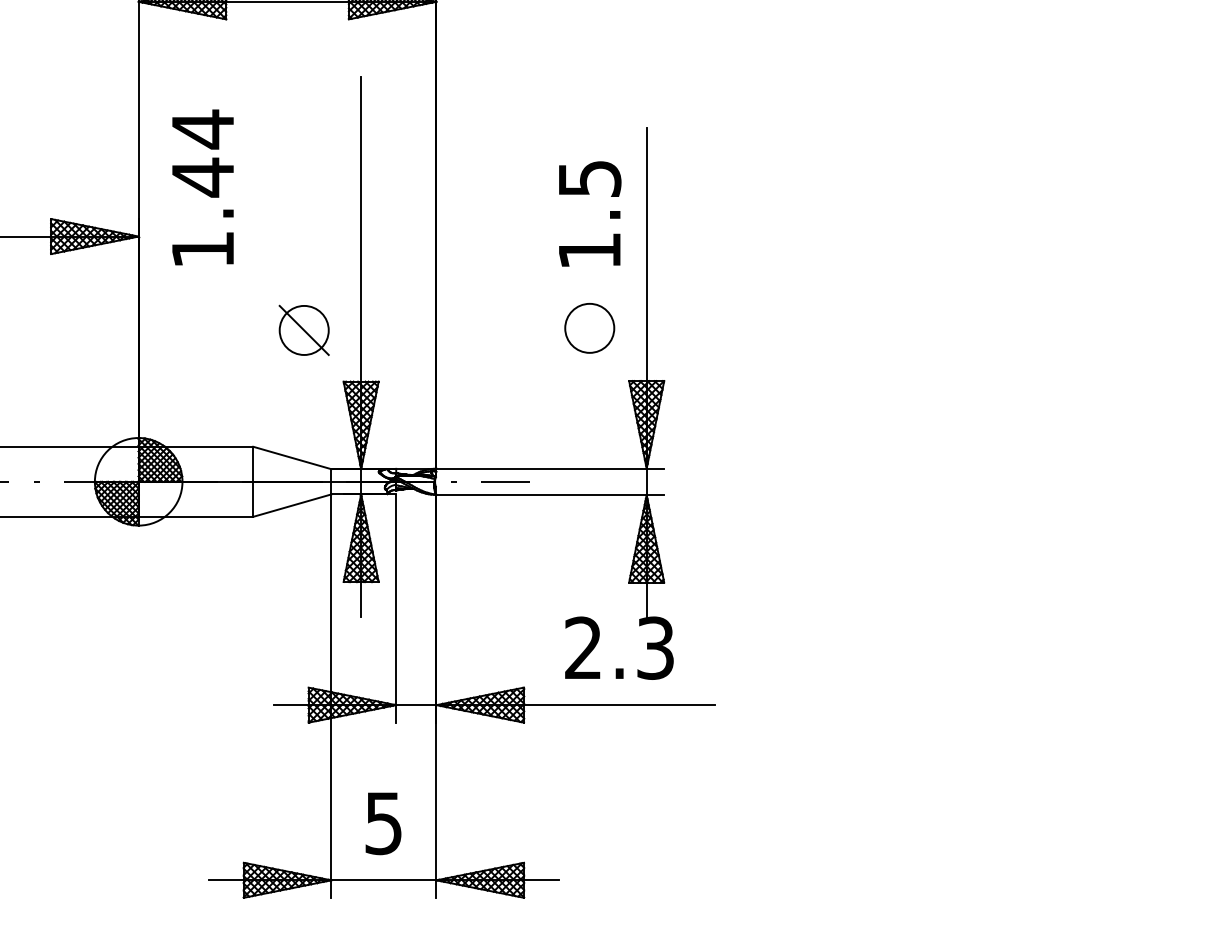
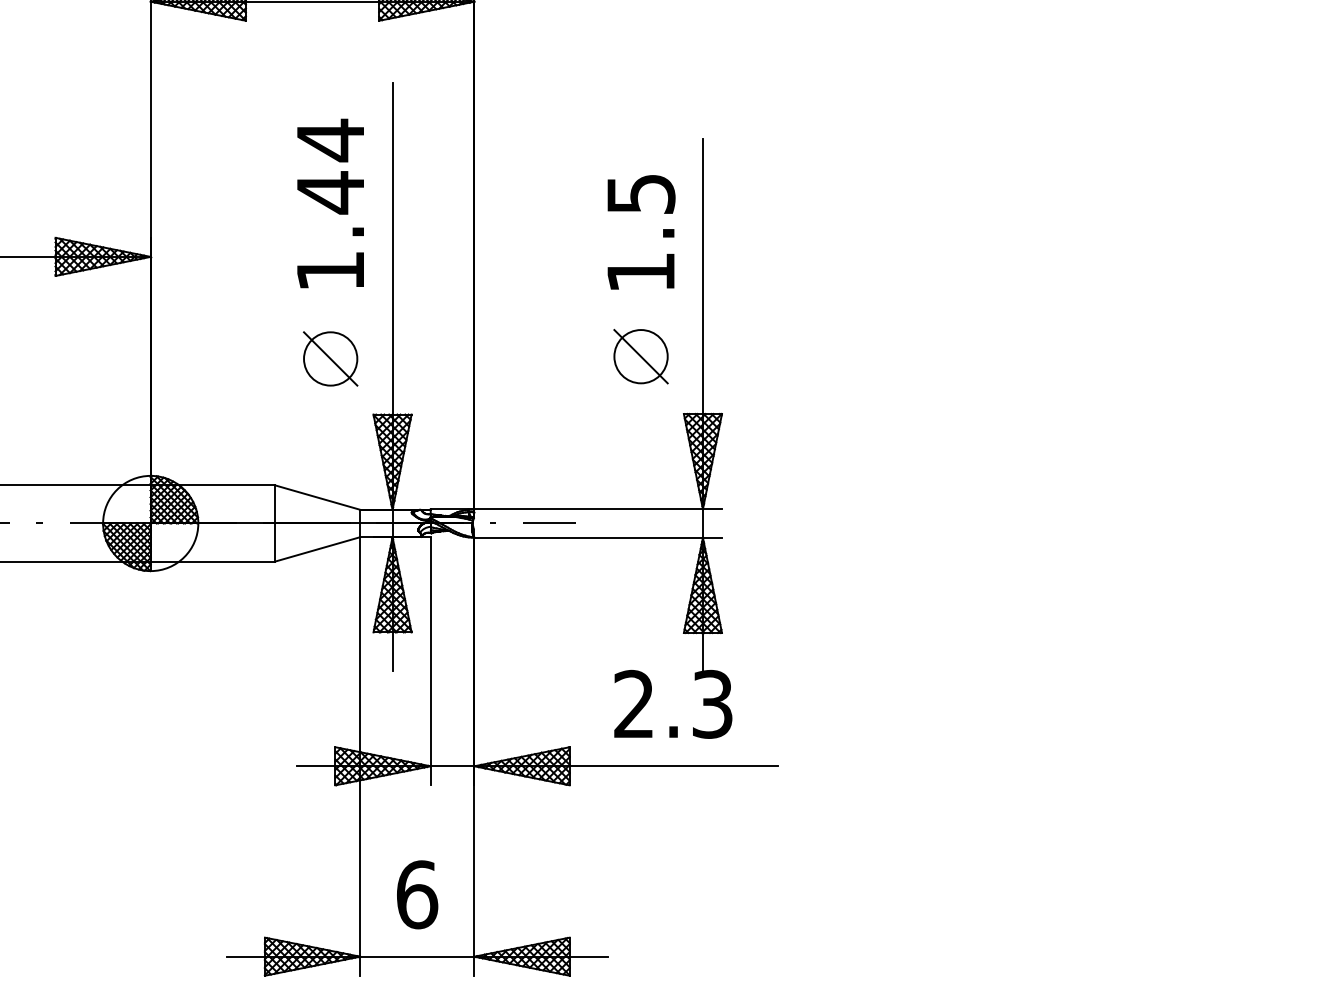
text: (202, 187) -> (330, 203), moved
line: (589, 328) -> (640, 356), added
text: (384, 823) -> (417, 894), 5 -> 6

